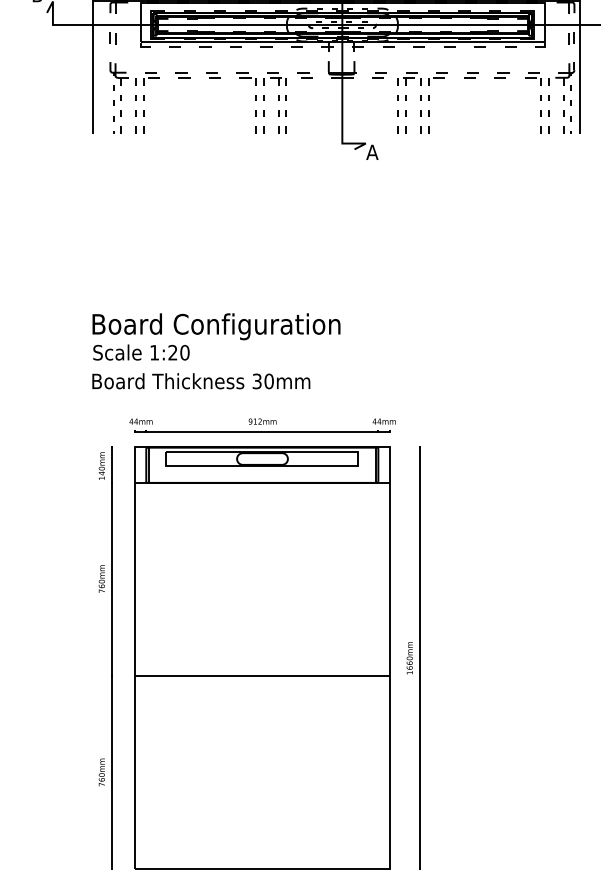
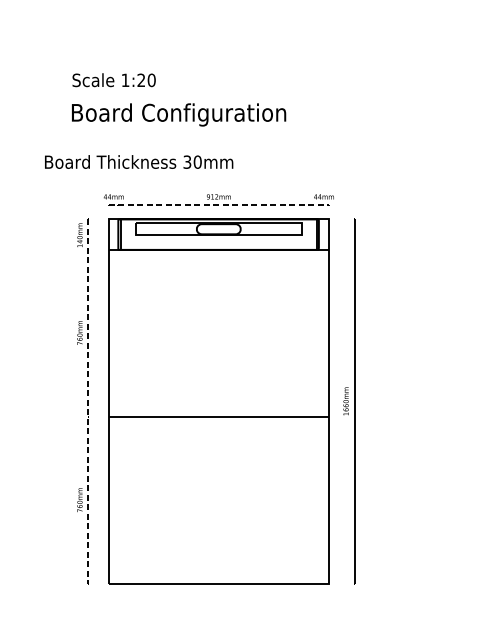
text: (141, 352) -> (114, 80), moved
text: (201, 381) -> (139, 162), moved
line: (262, 431) -> (218, 205), solid -> dashed
line: (111, 658) -> (88, 401), solid -> dashed

